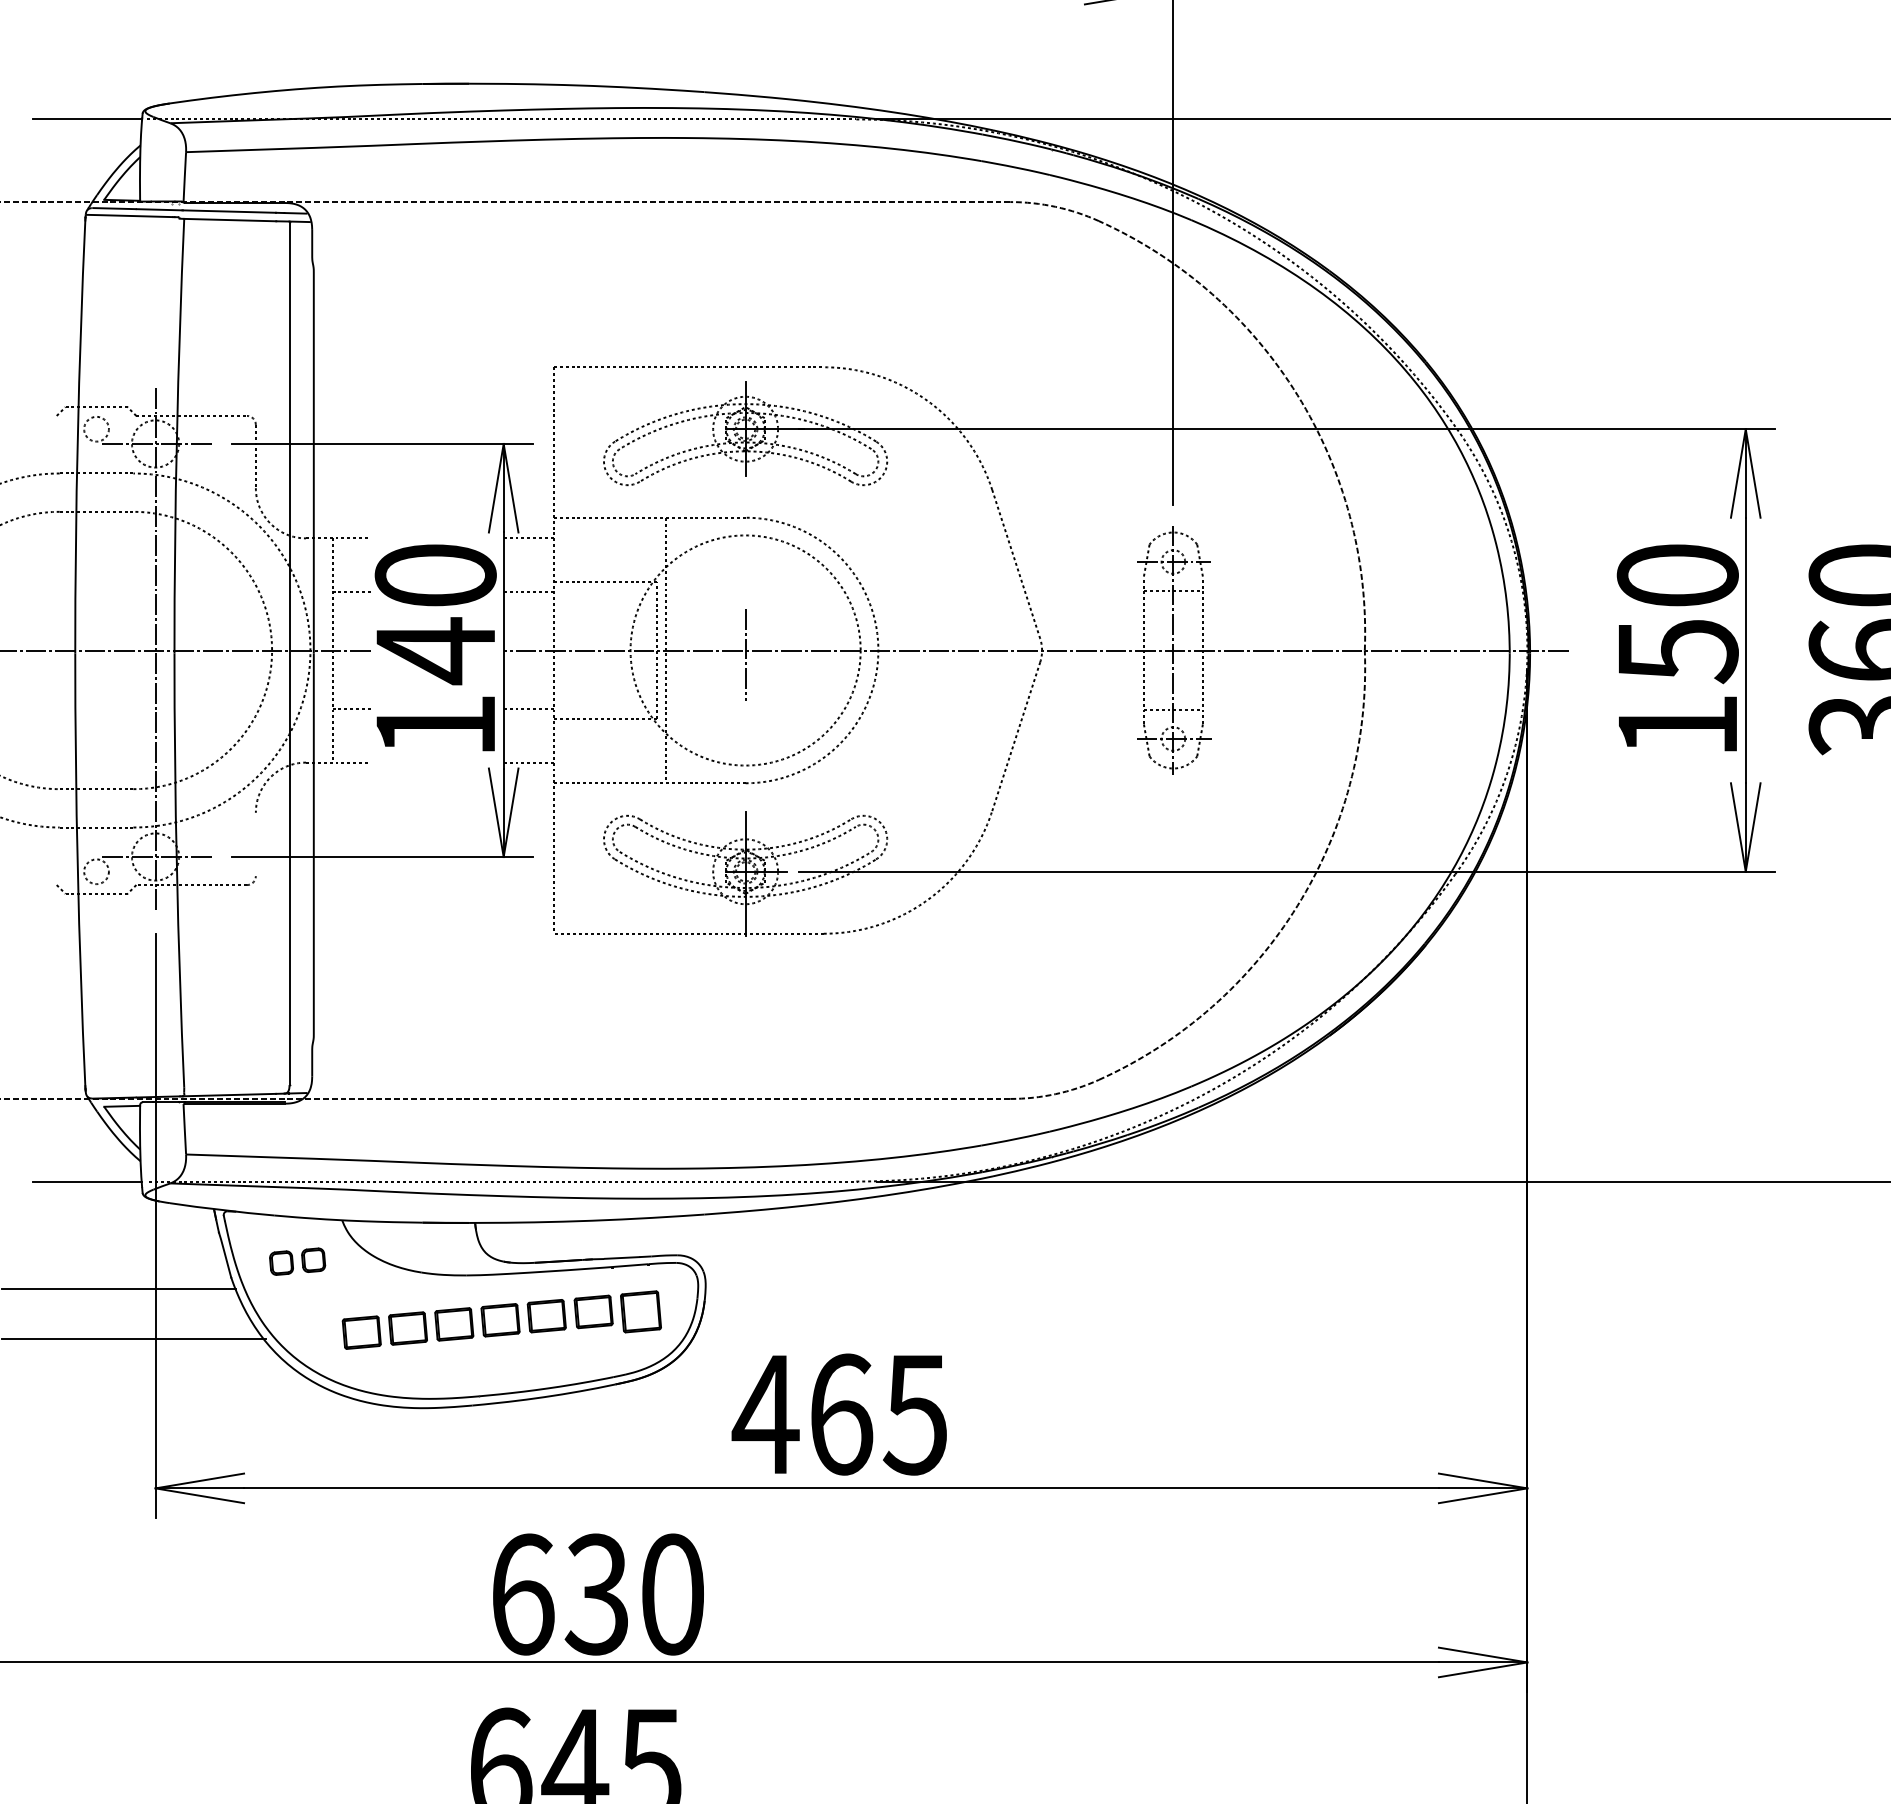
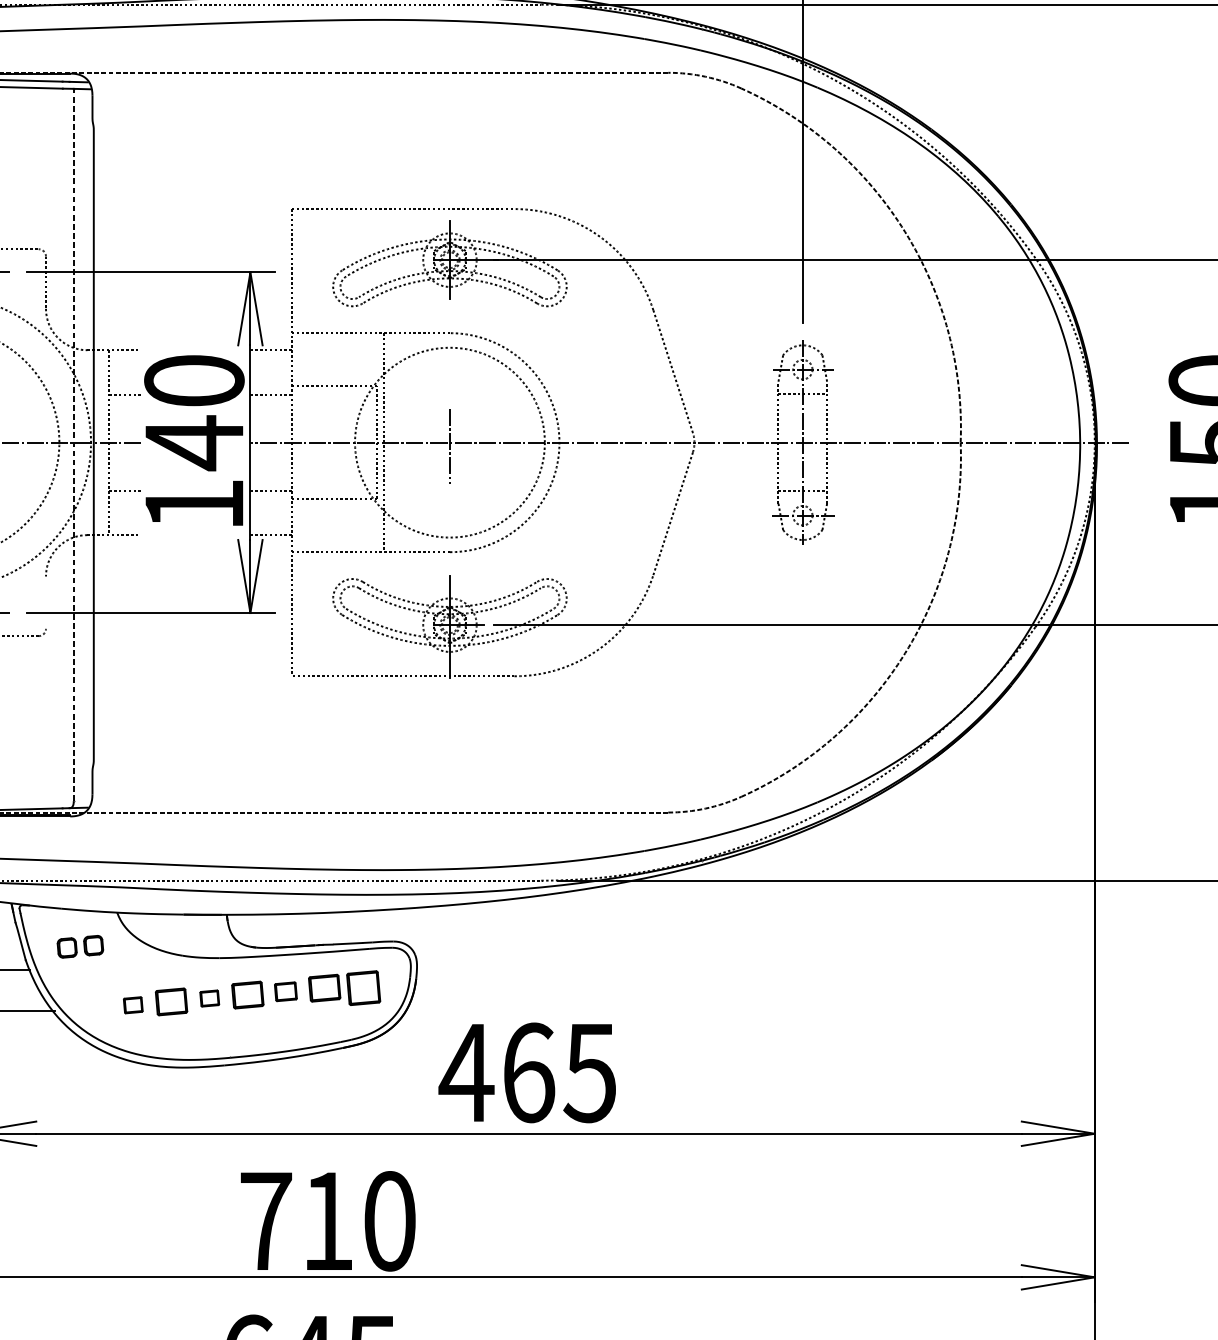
line: (289, 653) -> (73, 445), solid -> dashed
part: (546, 1316) -> (285, 991), size x0.7
part: (454, 1324) -> (209, 998), size x0.6
part: (361, 1332) -> (133, 1005), size x0.6
text: (559, 1594) -> (296, 1221), 630 -> 710

